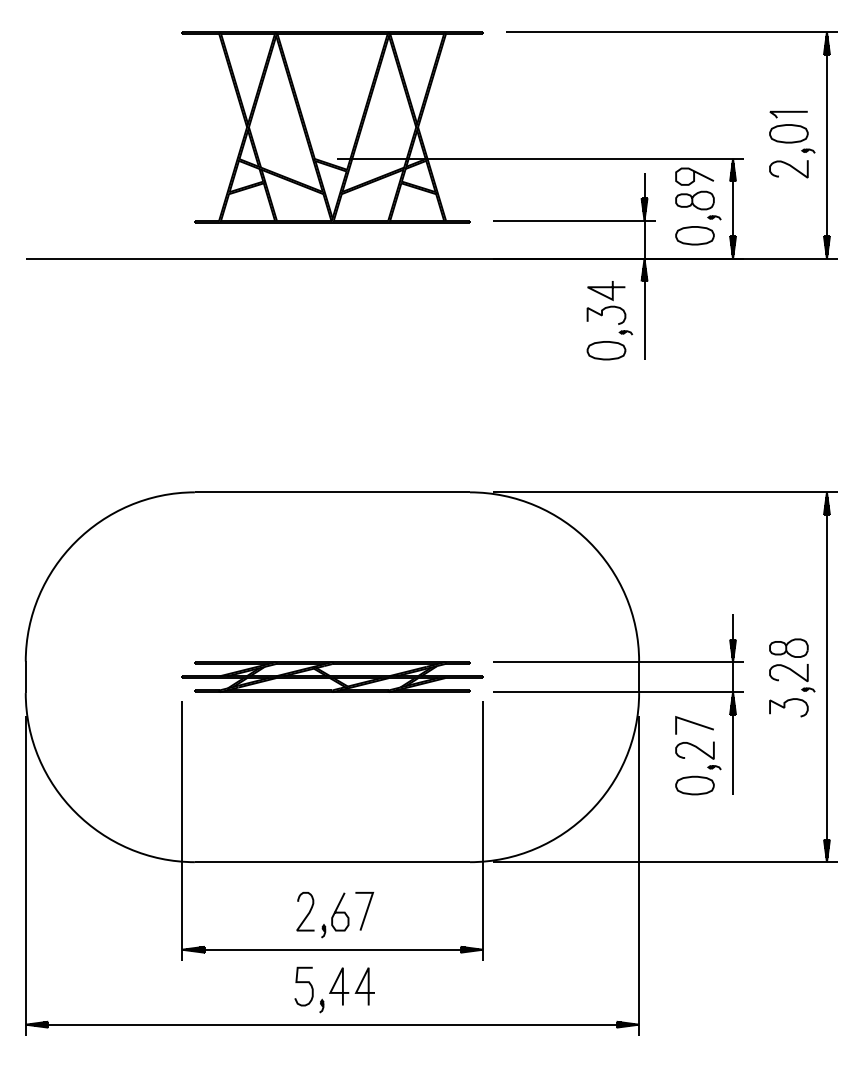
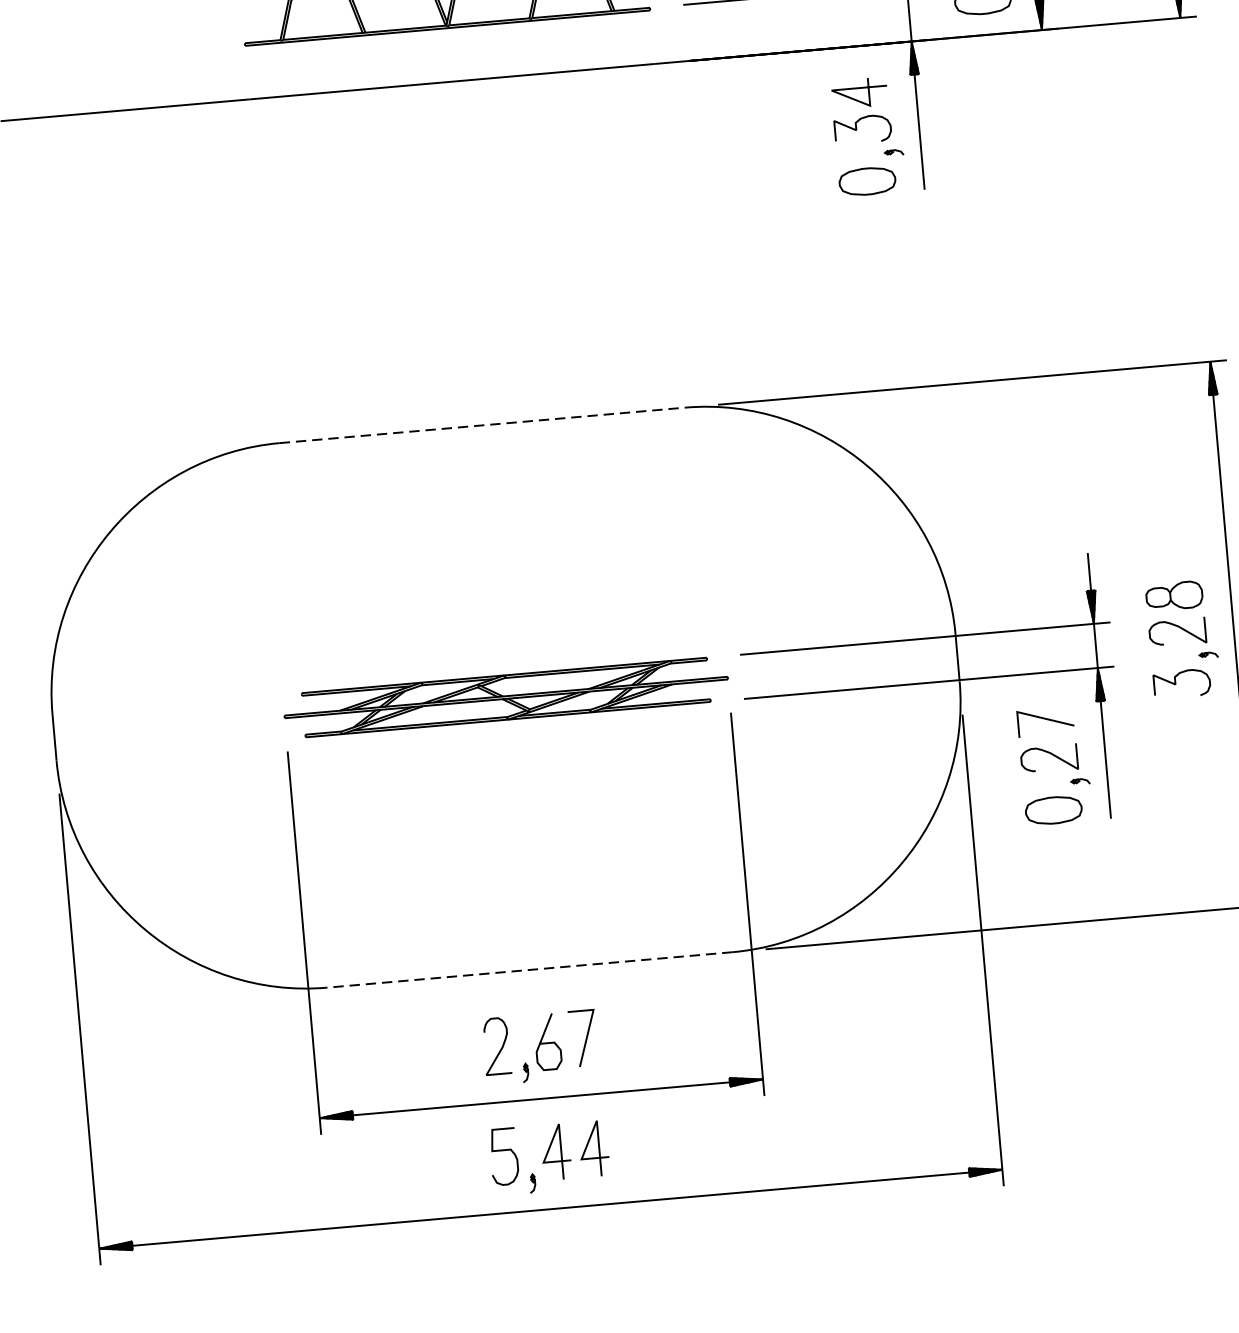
line: (332, 492) -> (482, 425), solid -> dashed
line: (332, 862) -> (530, 970), solid -> dashed

